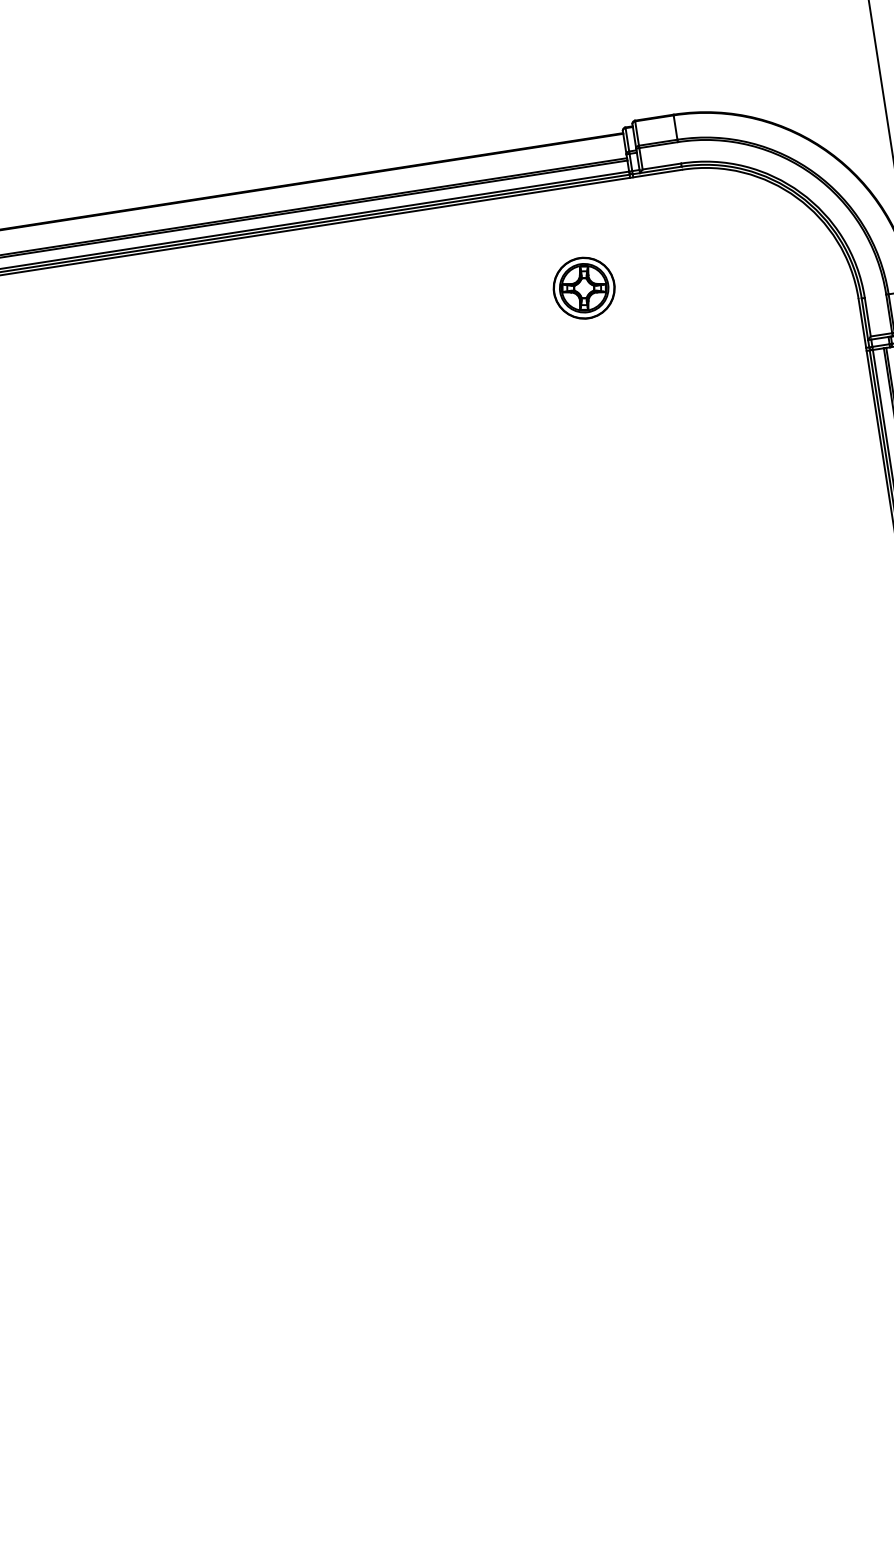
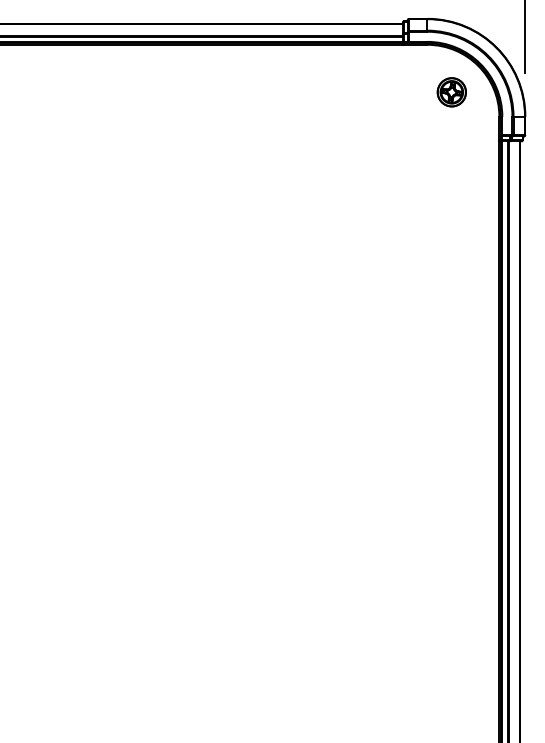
part: (583, 288) -> (451, 92), moved

